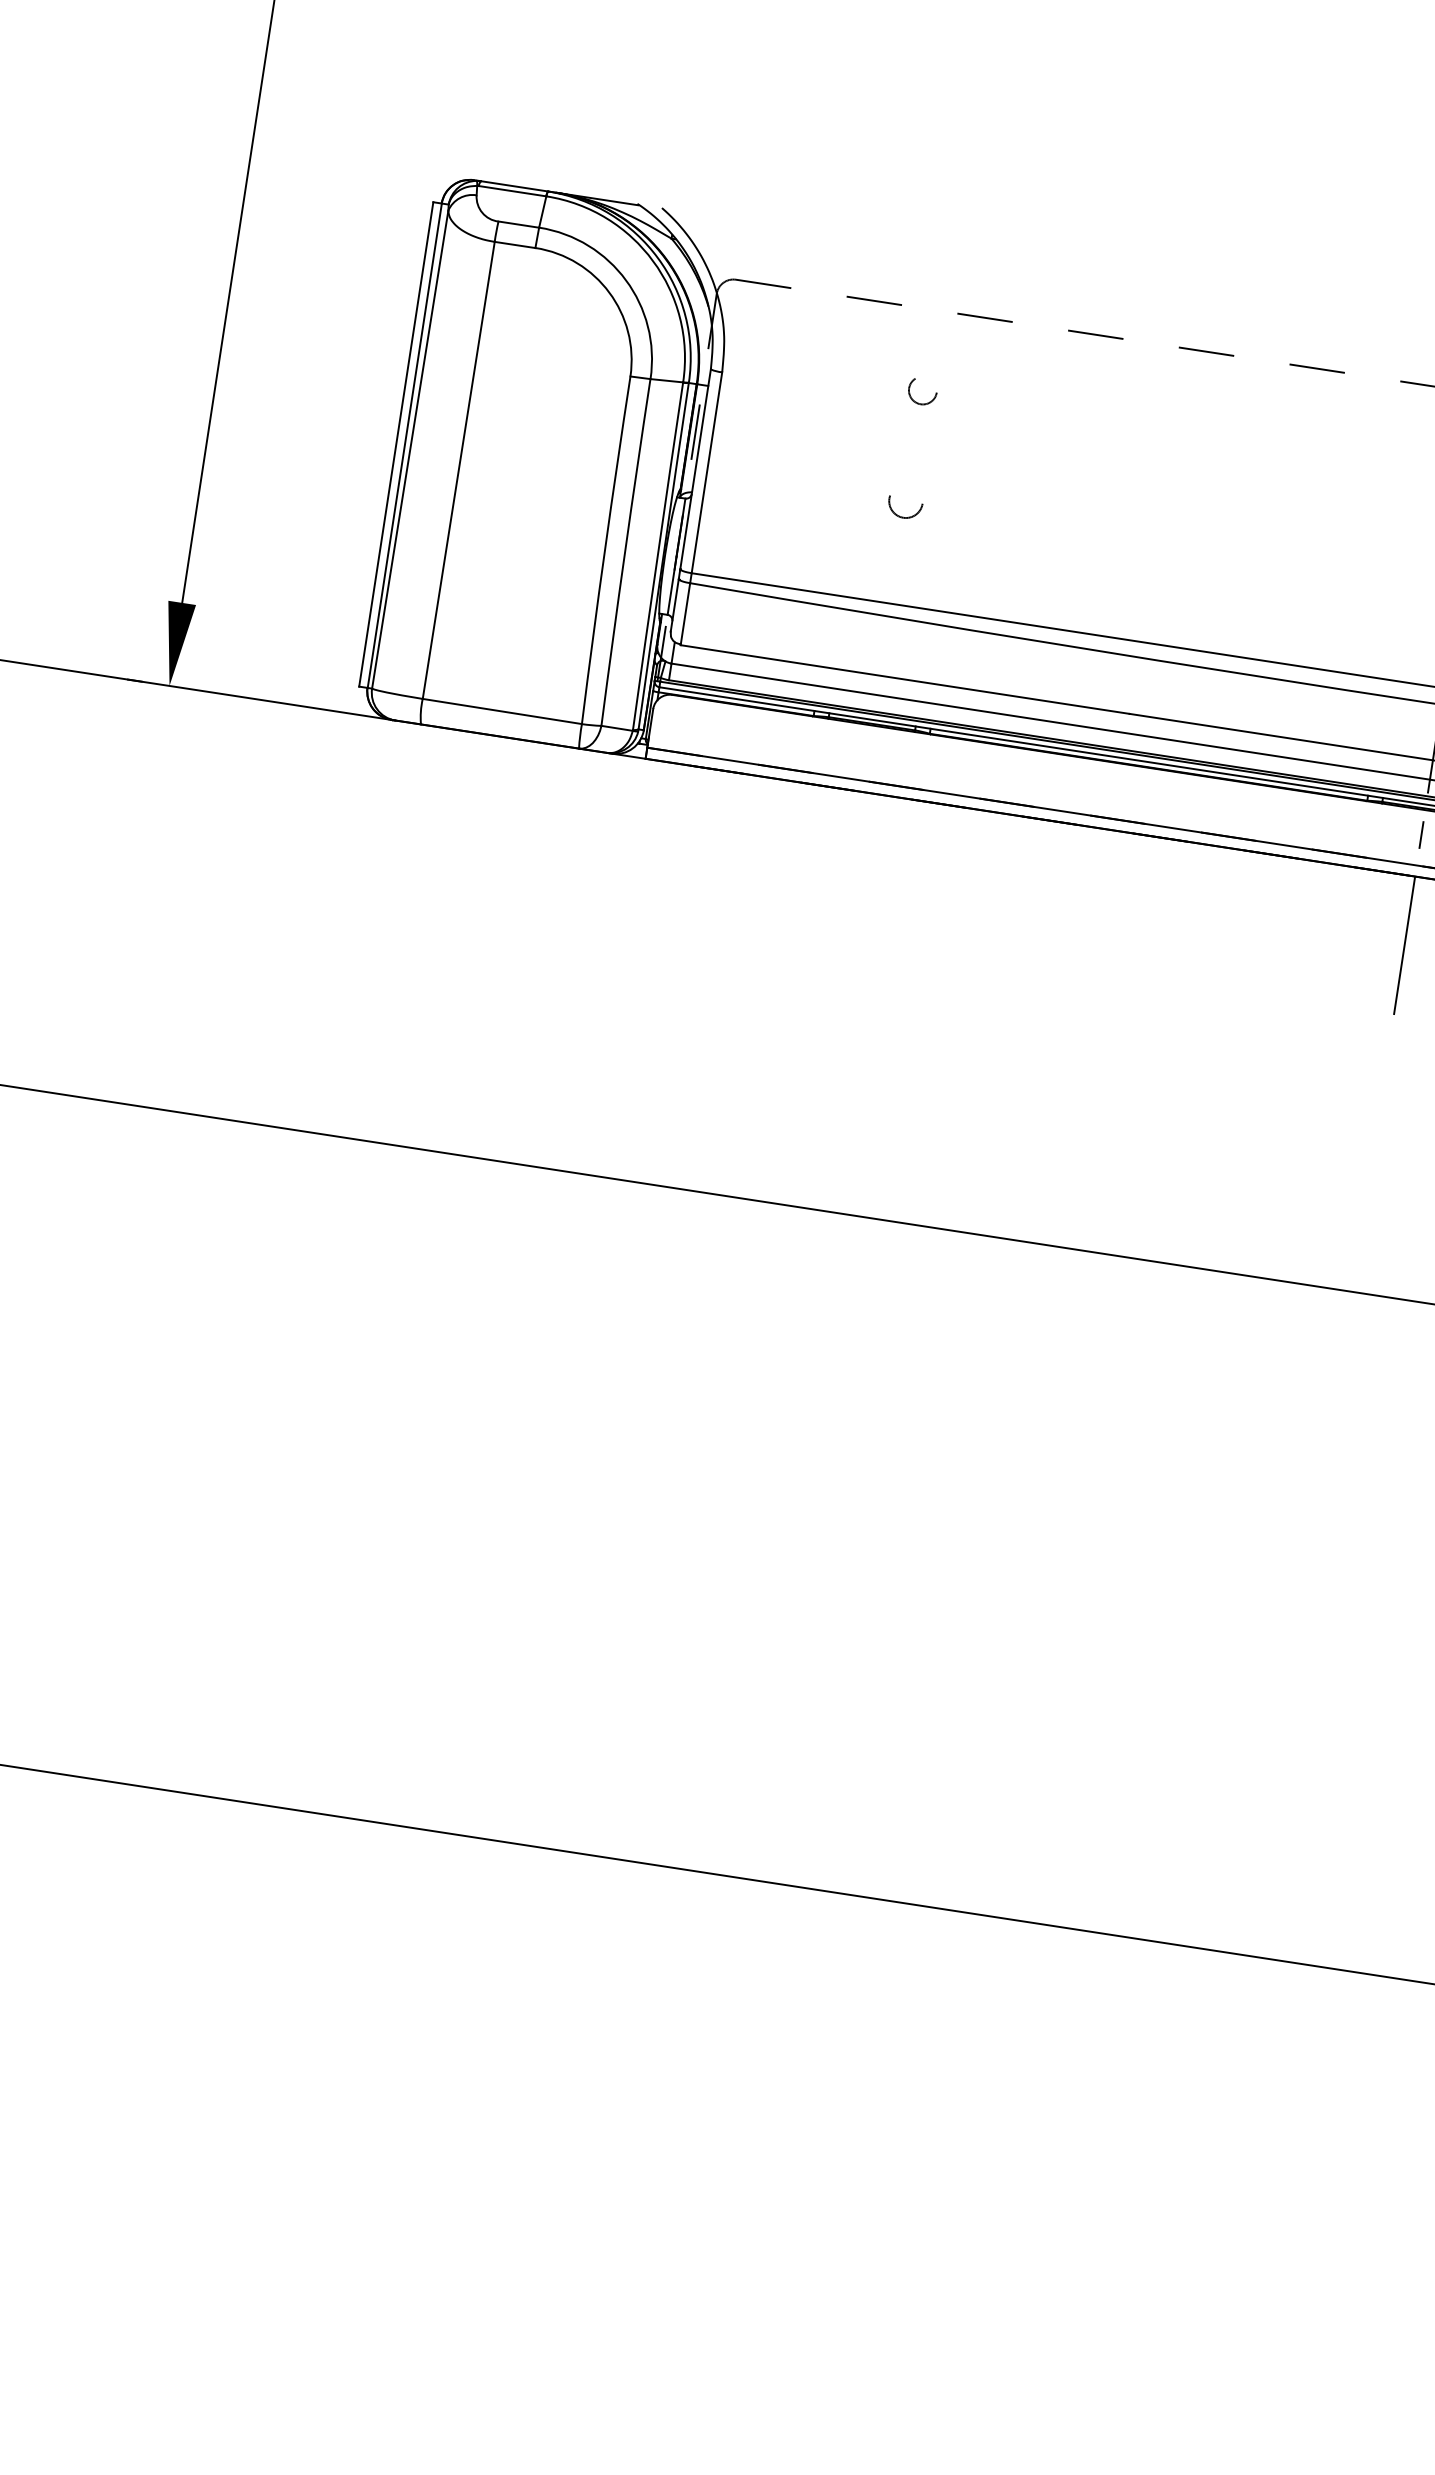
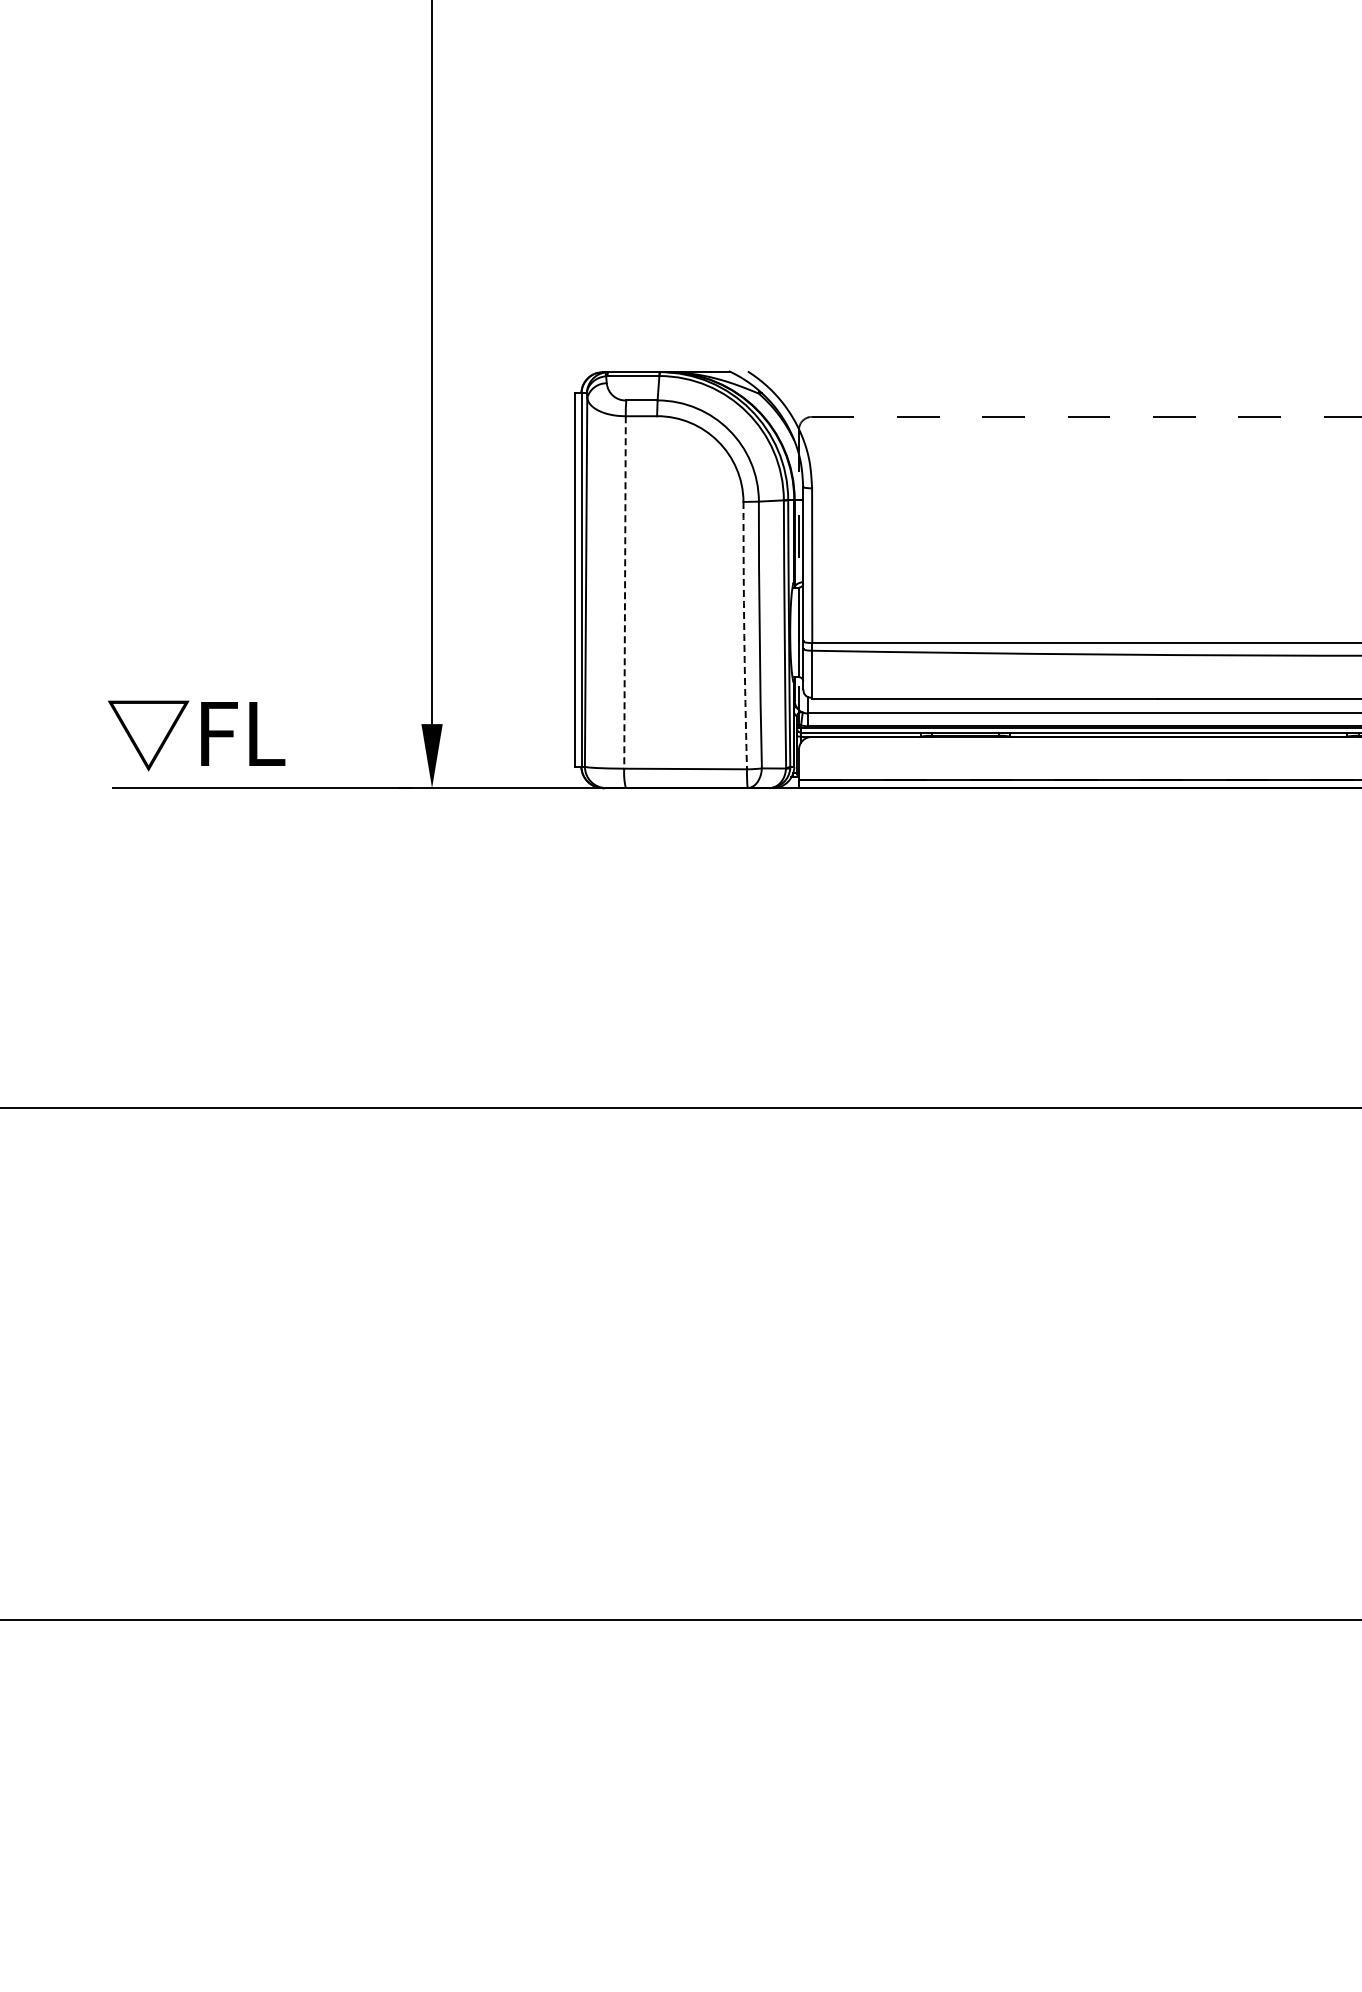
circle: (921, 392) -> (964, 480), removed
line: (459, 470) -> (625, 592), solid -> dashed
circle: (903, 507) -> (964, 569), removed
arc: (605, 549) -> (744, 635), solid -> dashed

